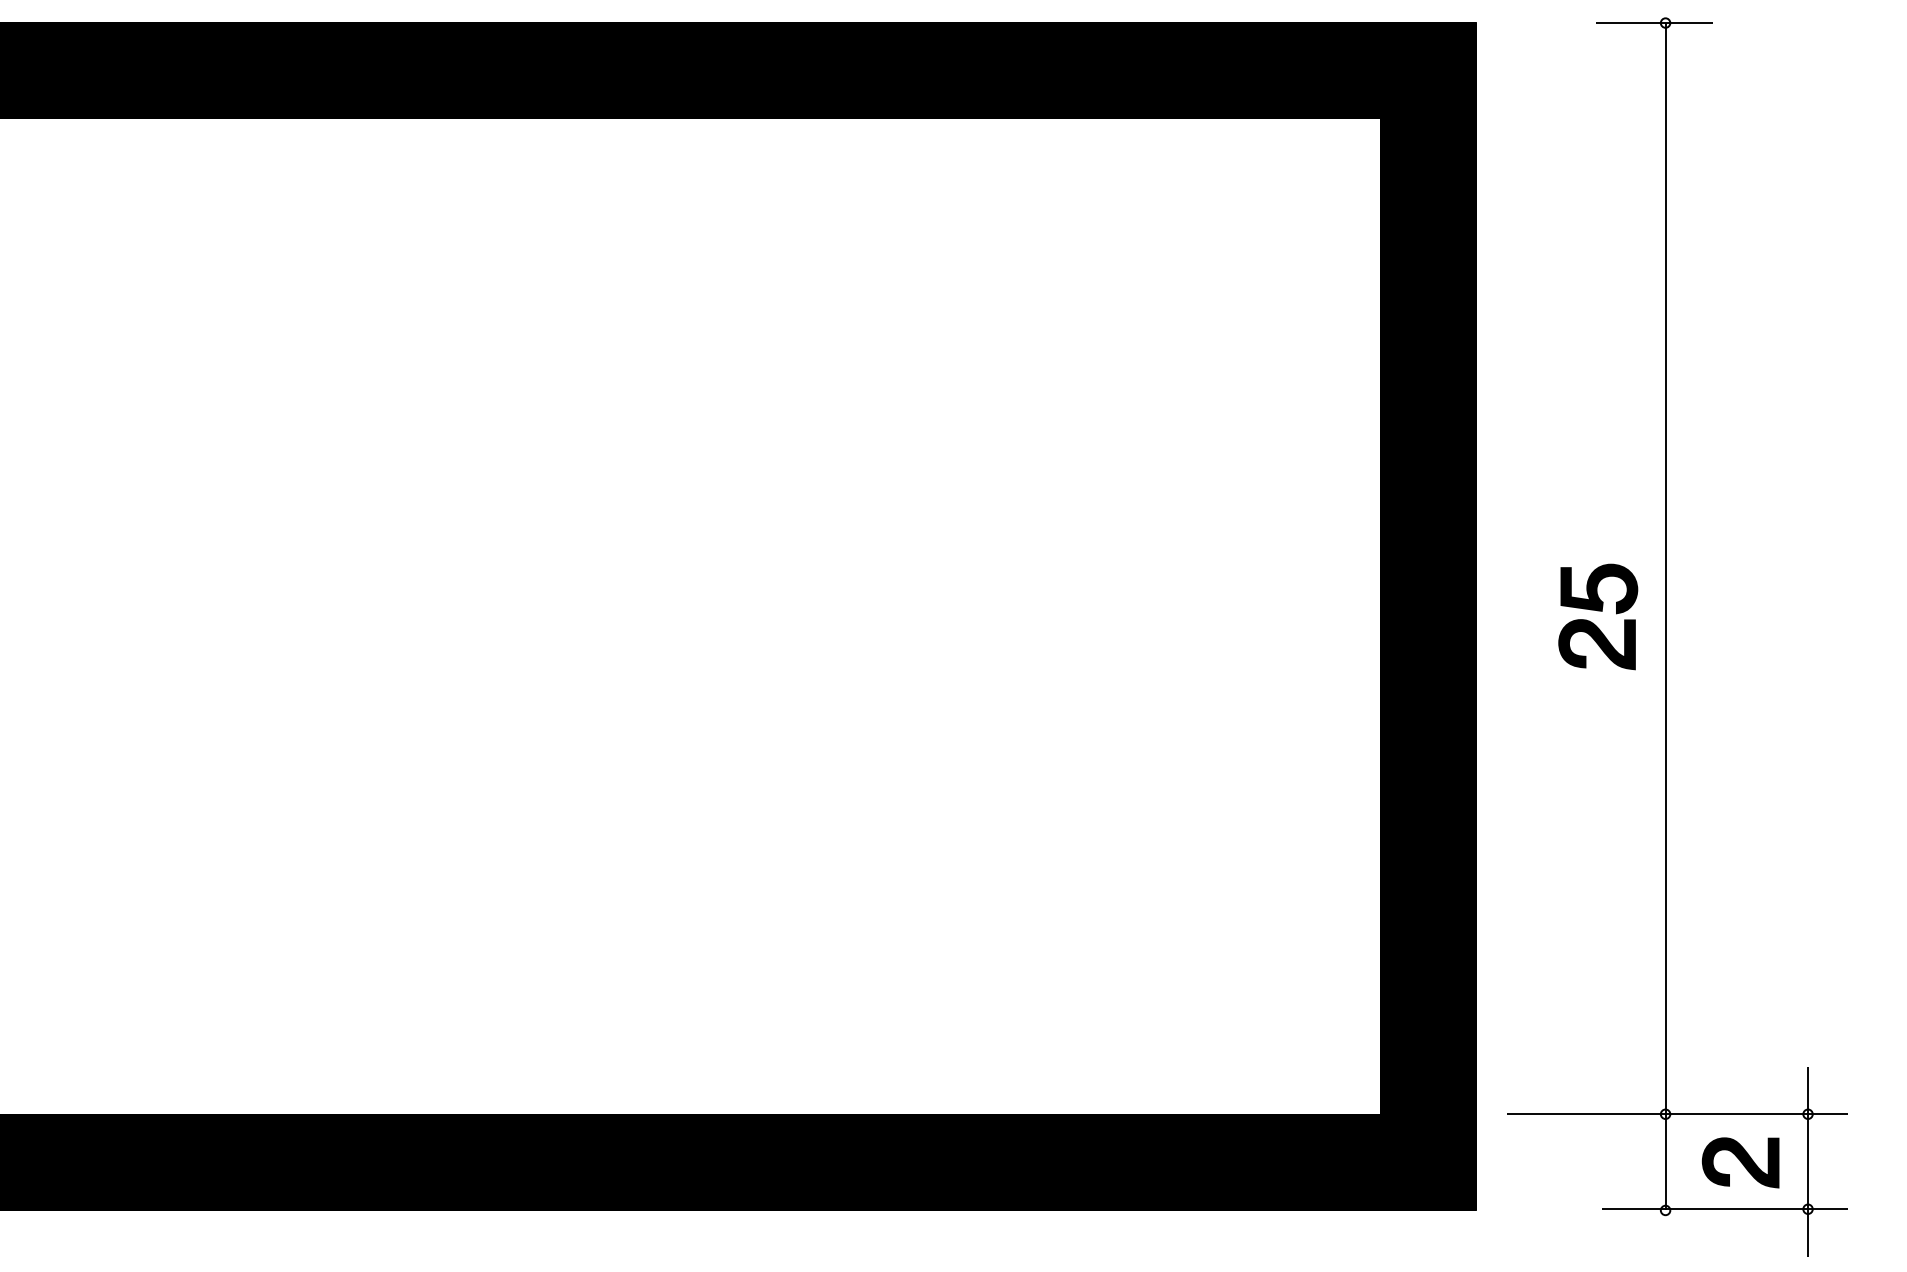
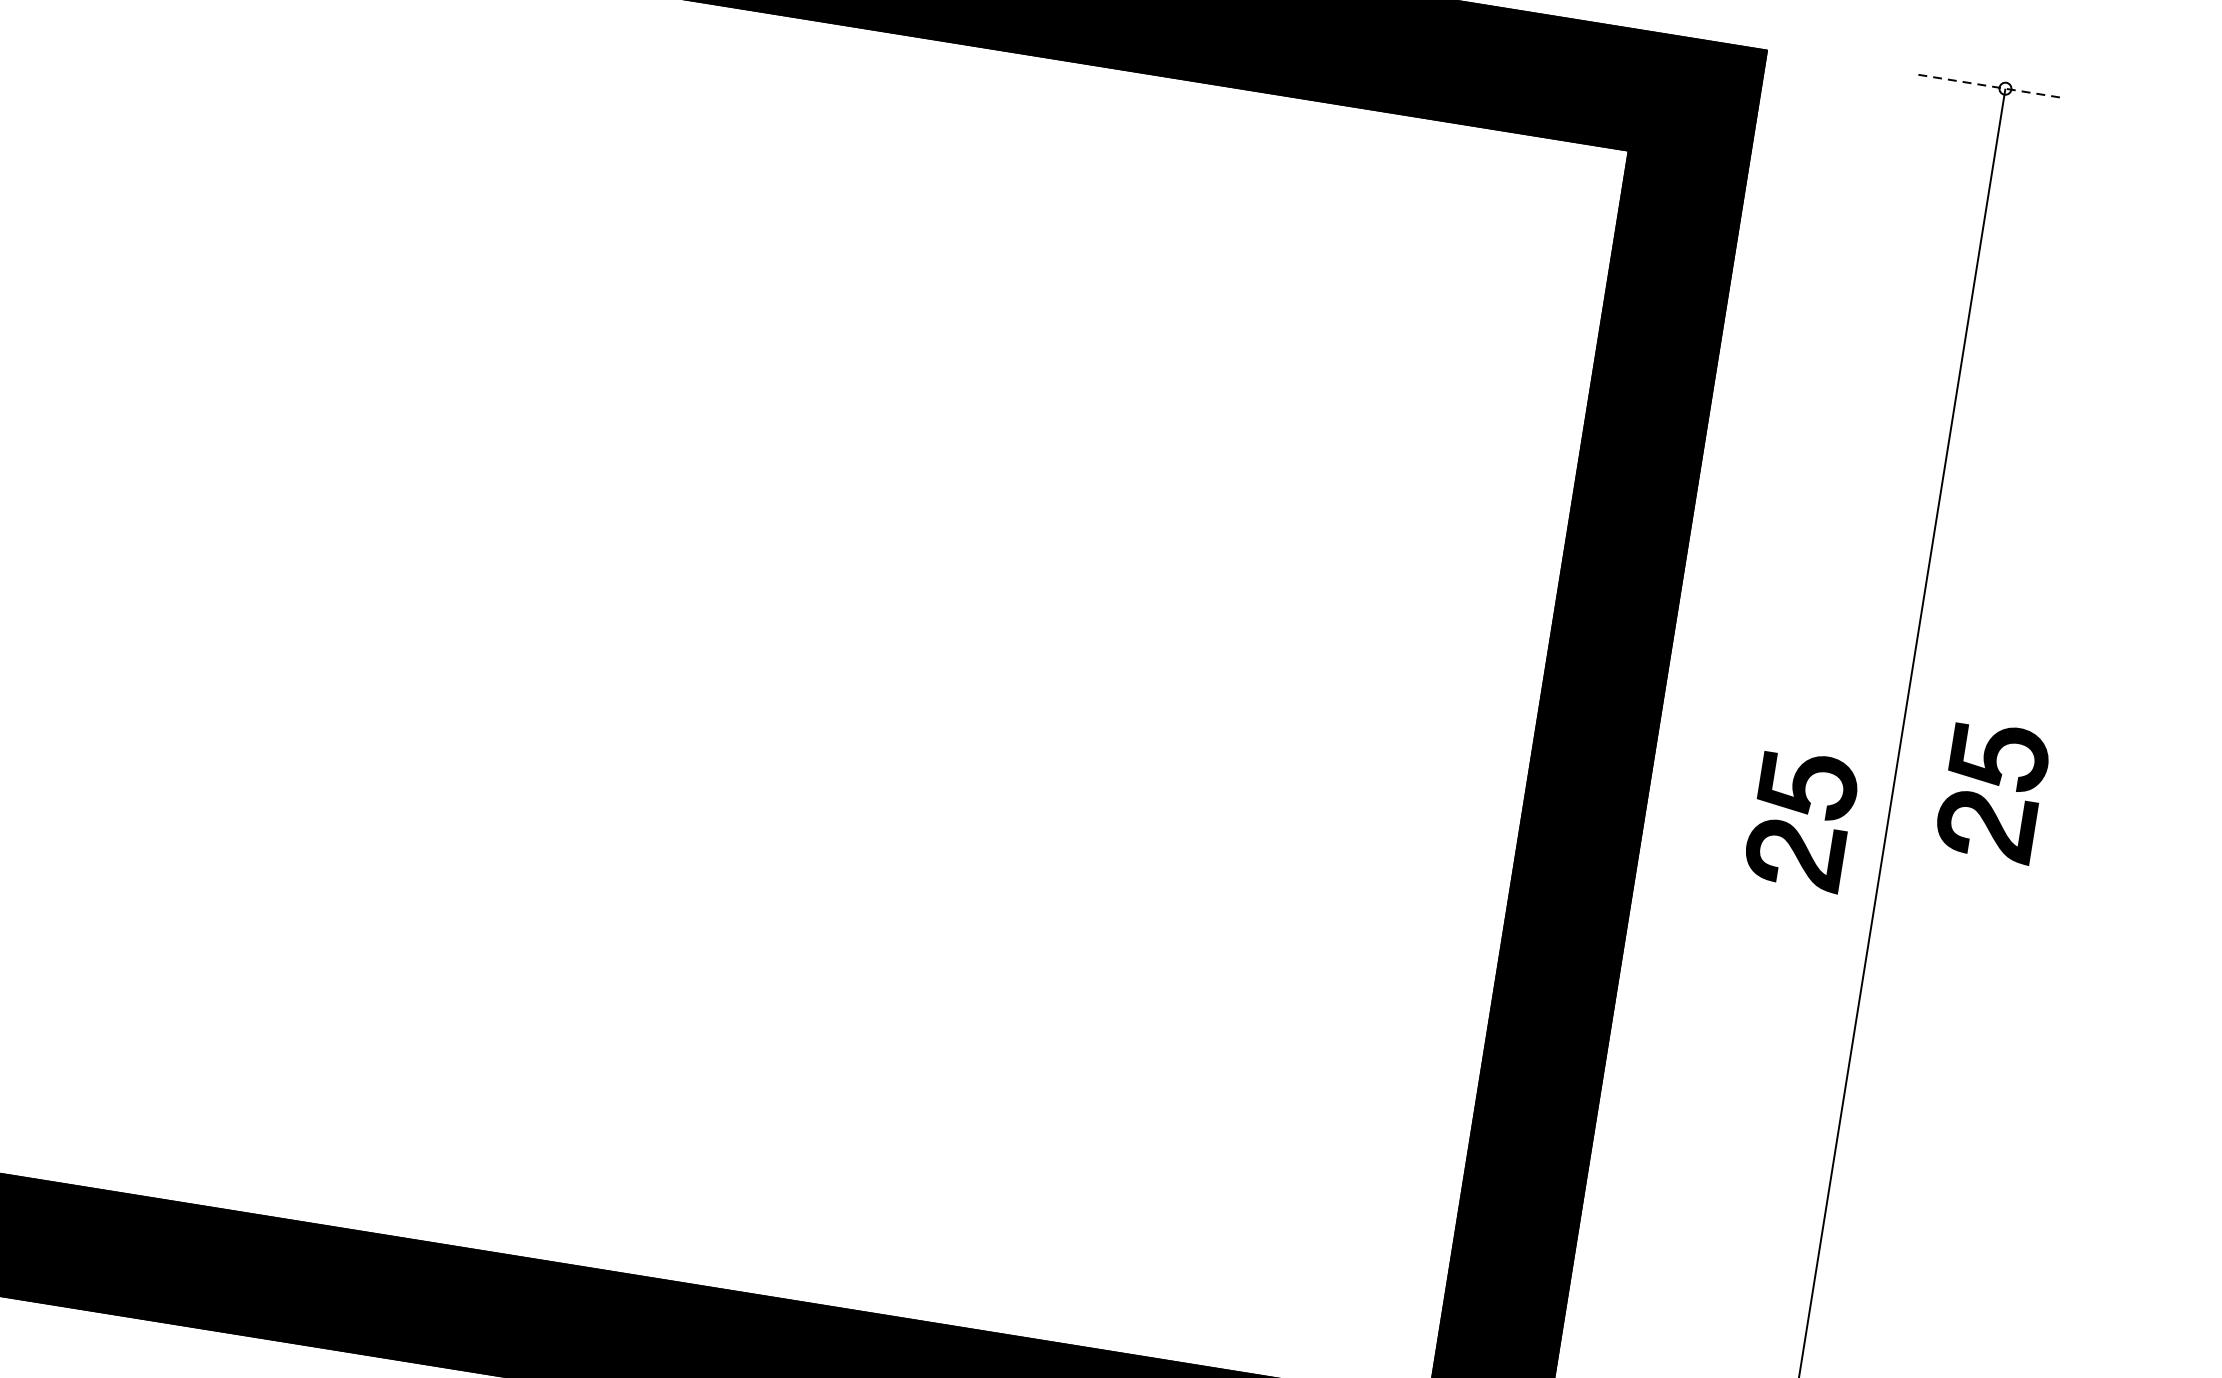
line: (1655, 23) -> (1992, 87), solid -> dashed
part: (1743, 570) -> (1993, 791), added

